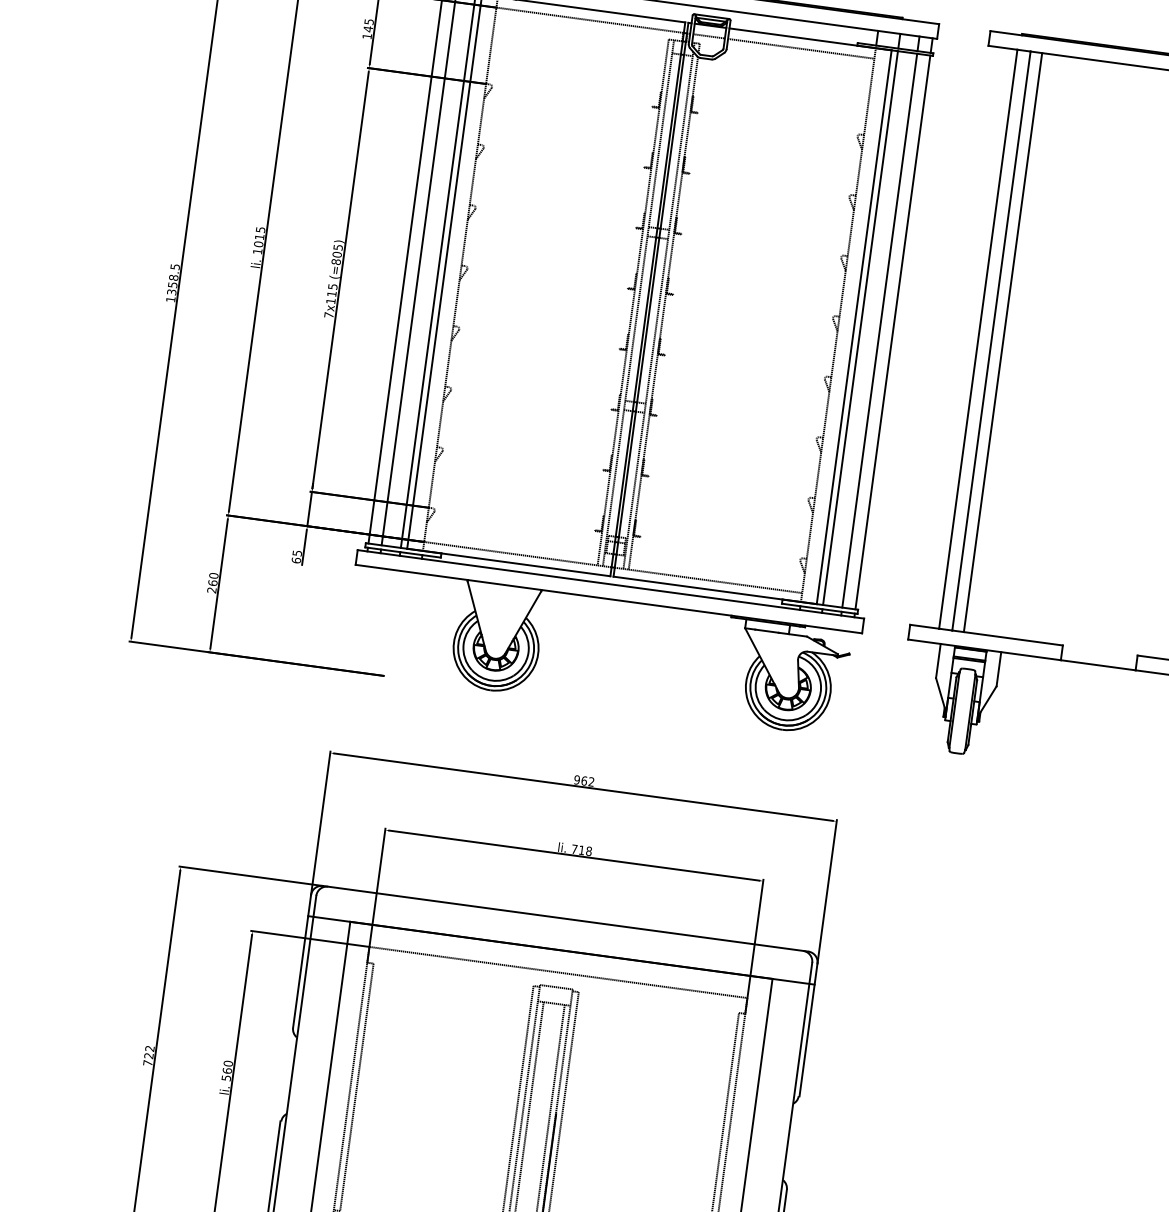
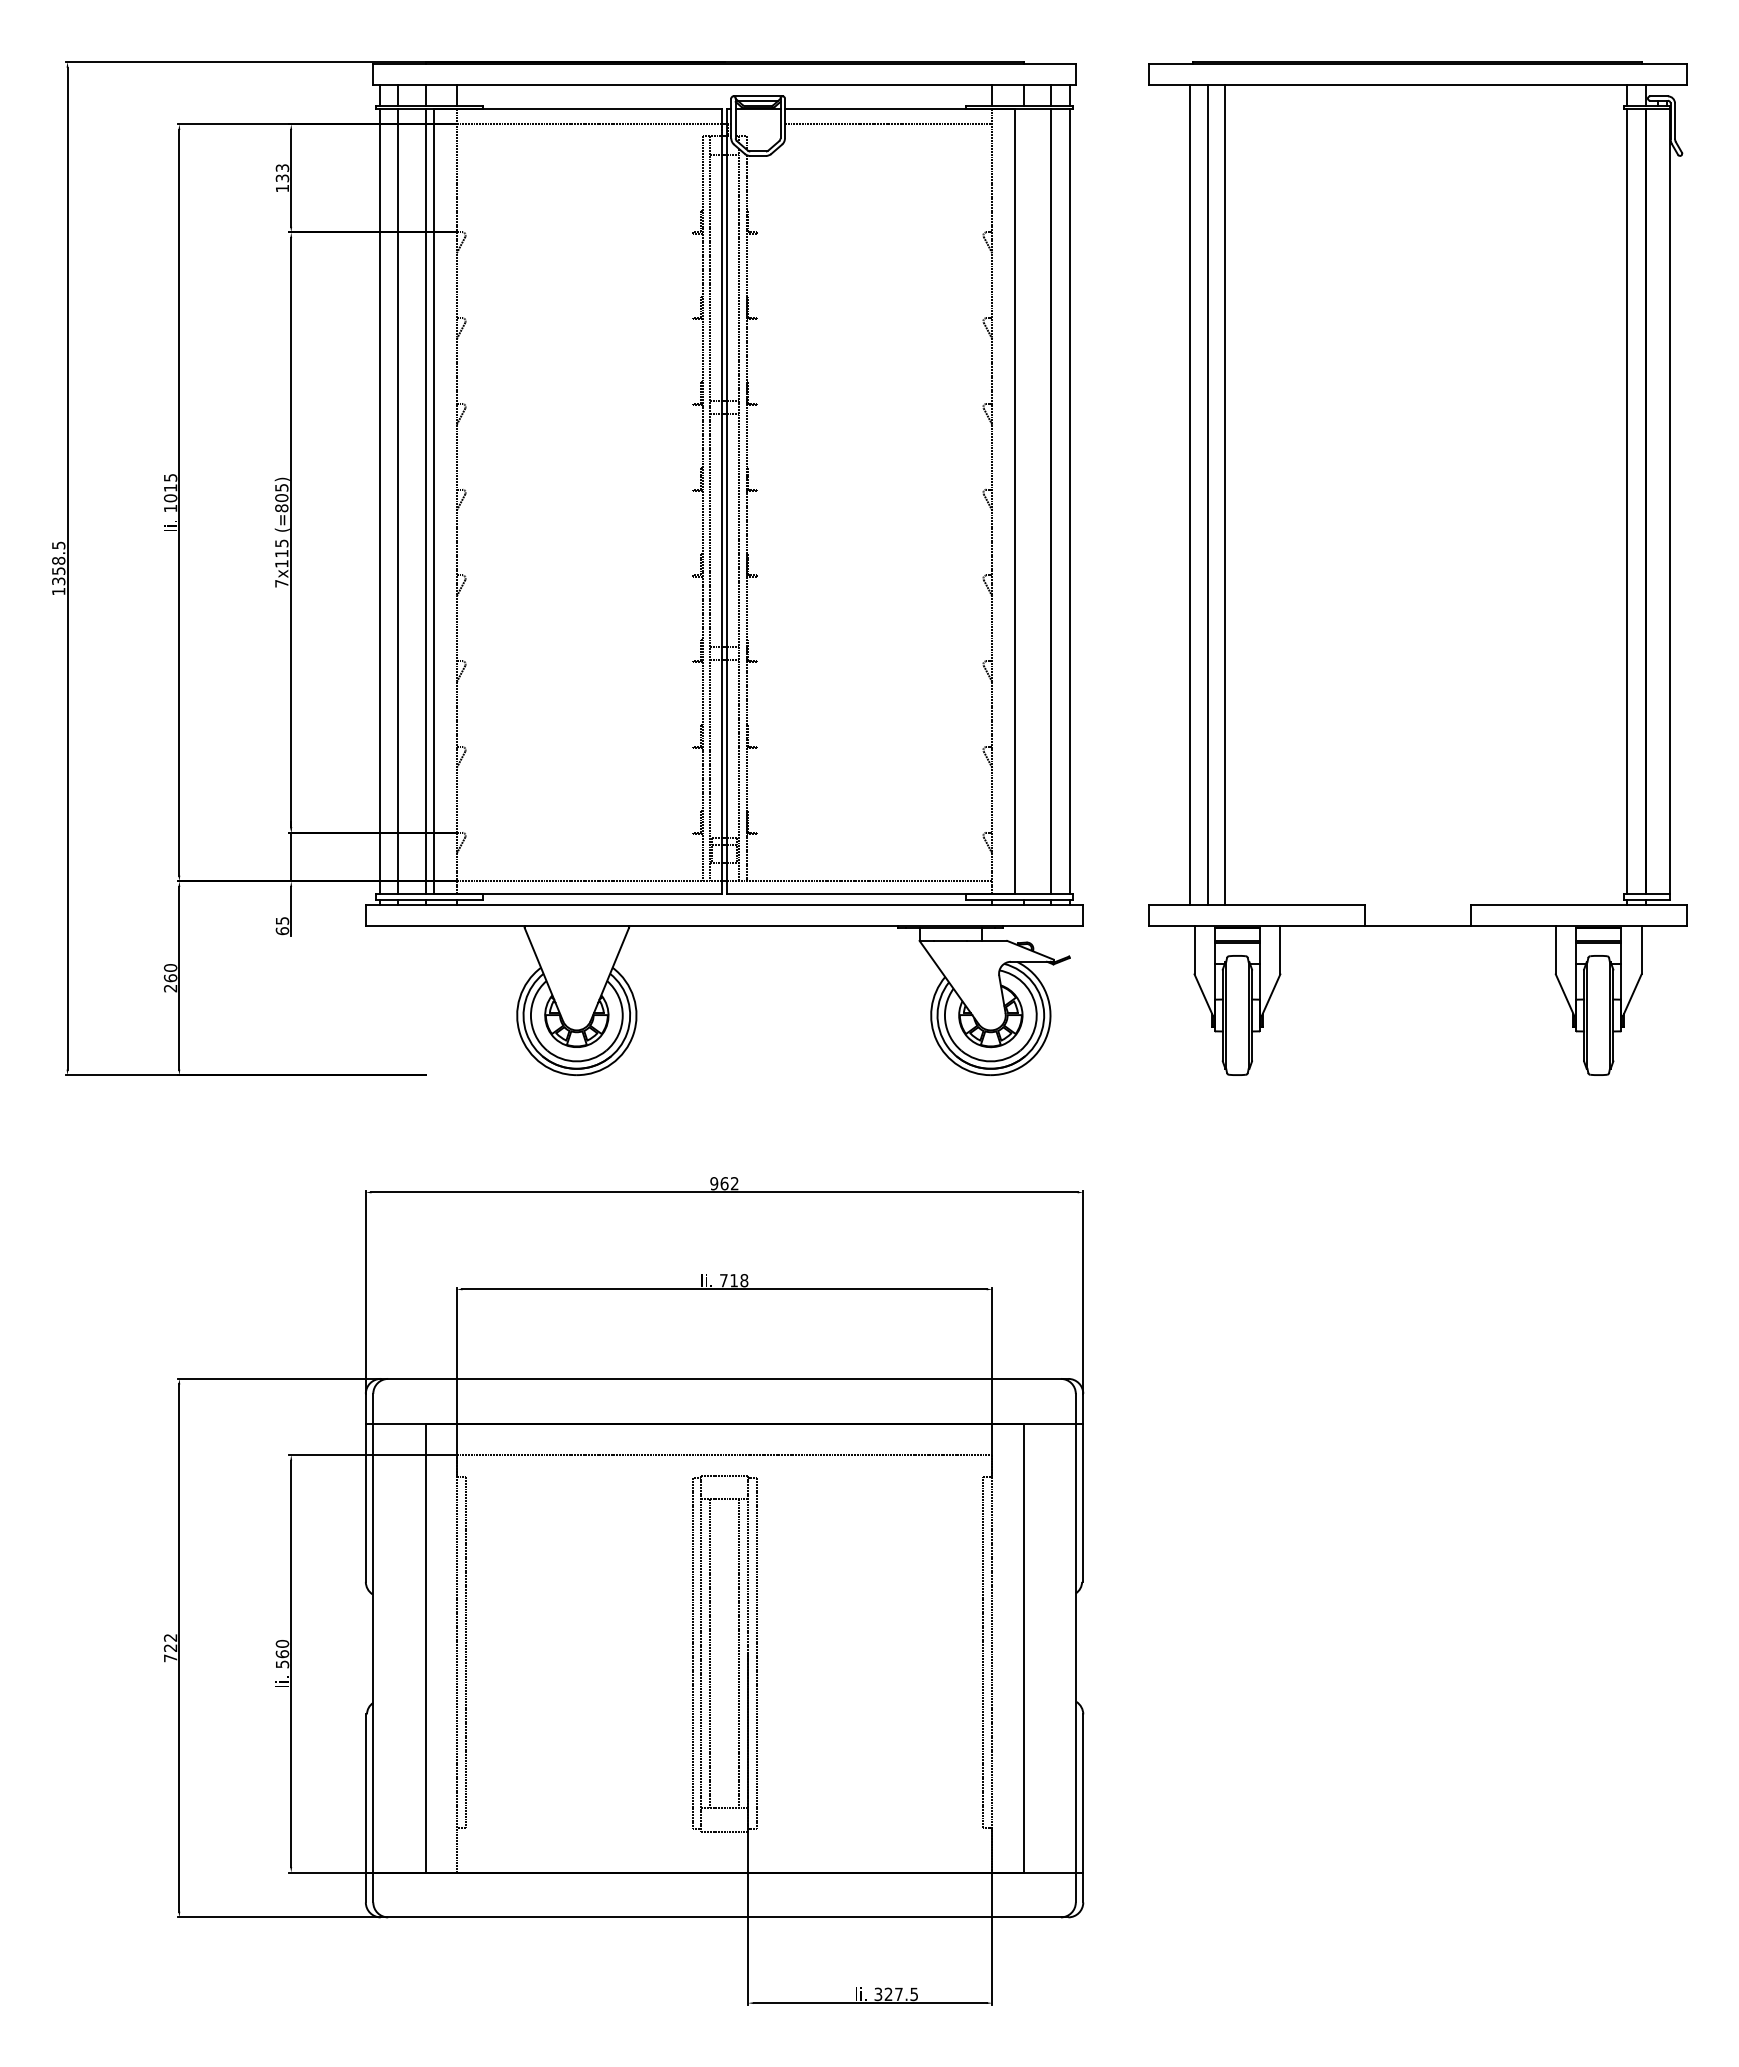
text: (368, 25) -> (282, 173), 145 -> 133
line: (708, 36) -> (757, 124), removed
line: (860, 327) -> (1023, 501), removed

